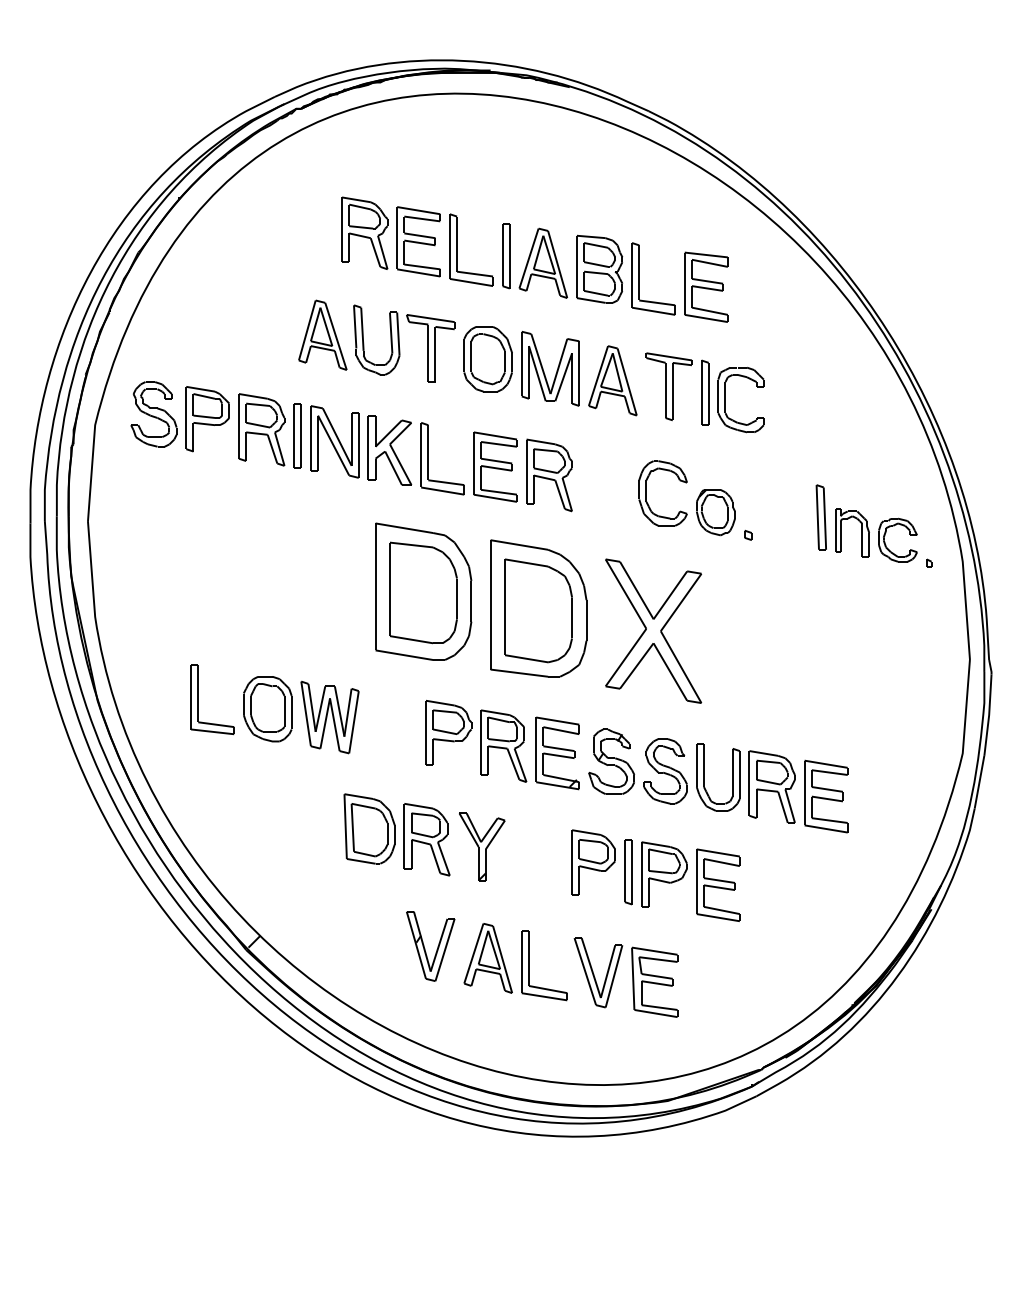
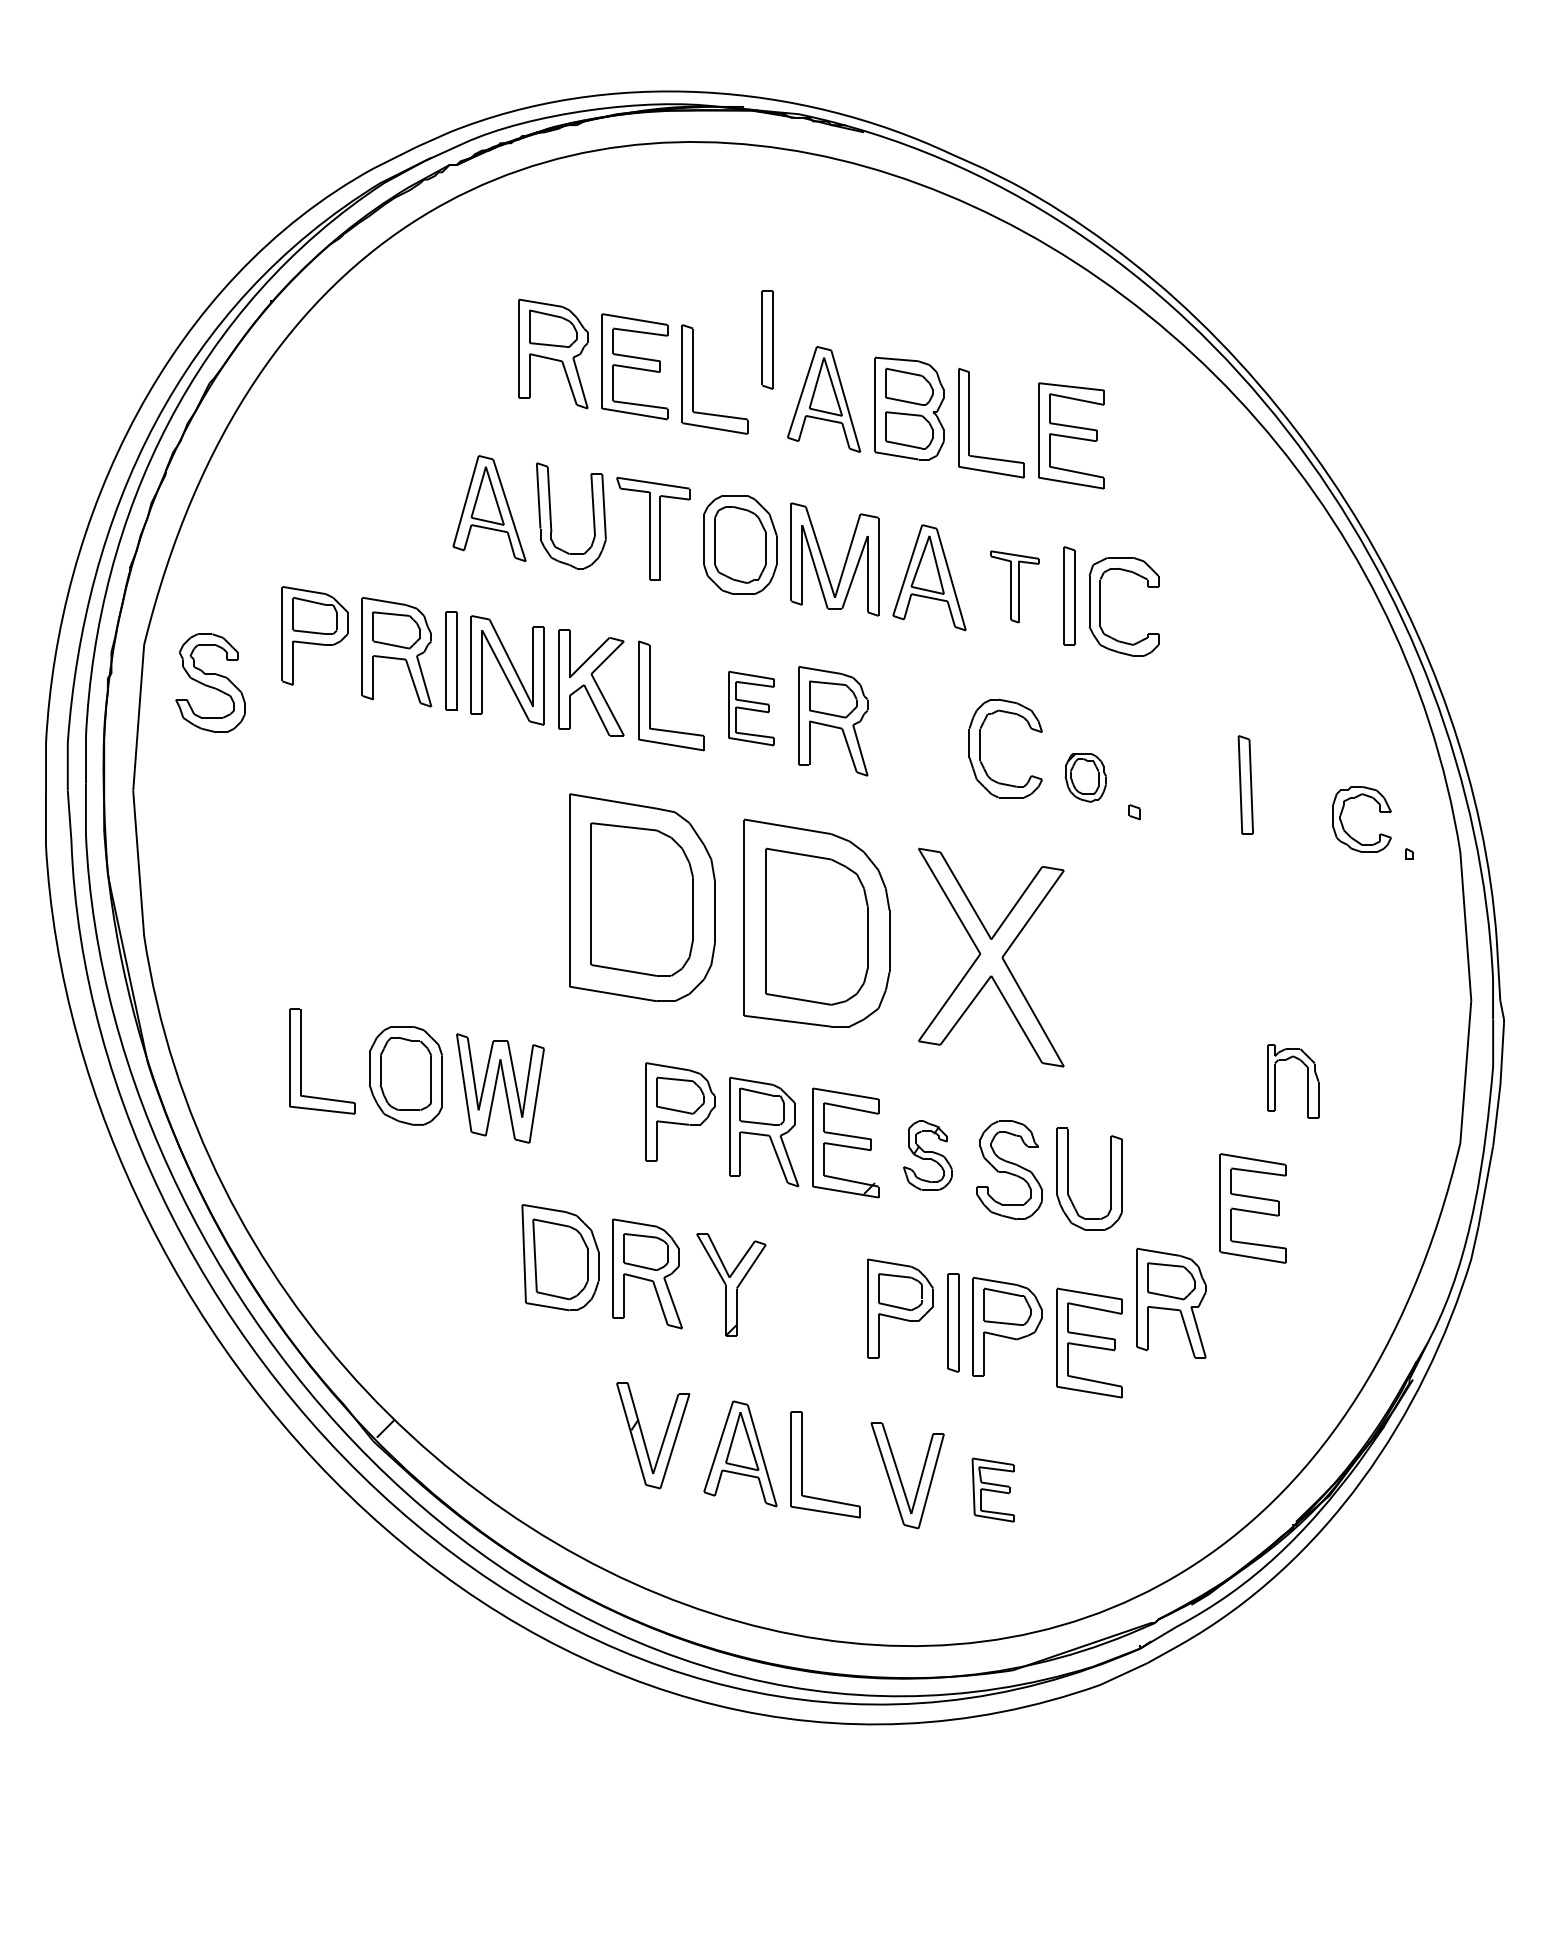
part: (506, 256) -> (768, 340), moved
part: (668, 386) -> (1013, 586), size x0.7
part: (153, 414) -> (209, 683), moved
part: (495, 466) -> (751, 707), size x0.7
part: (715, 512) -> (1085, 777), size x0.7
part: (861, 532) -> (1306, 1080), moved
part: (611, 761) -> (927, 1155), size x0.7
part: (771, 786) -> (1170, 1302), moved
part: (654, 981) -> (992, 1489), size x0.6

